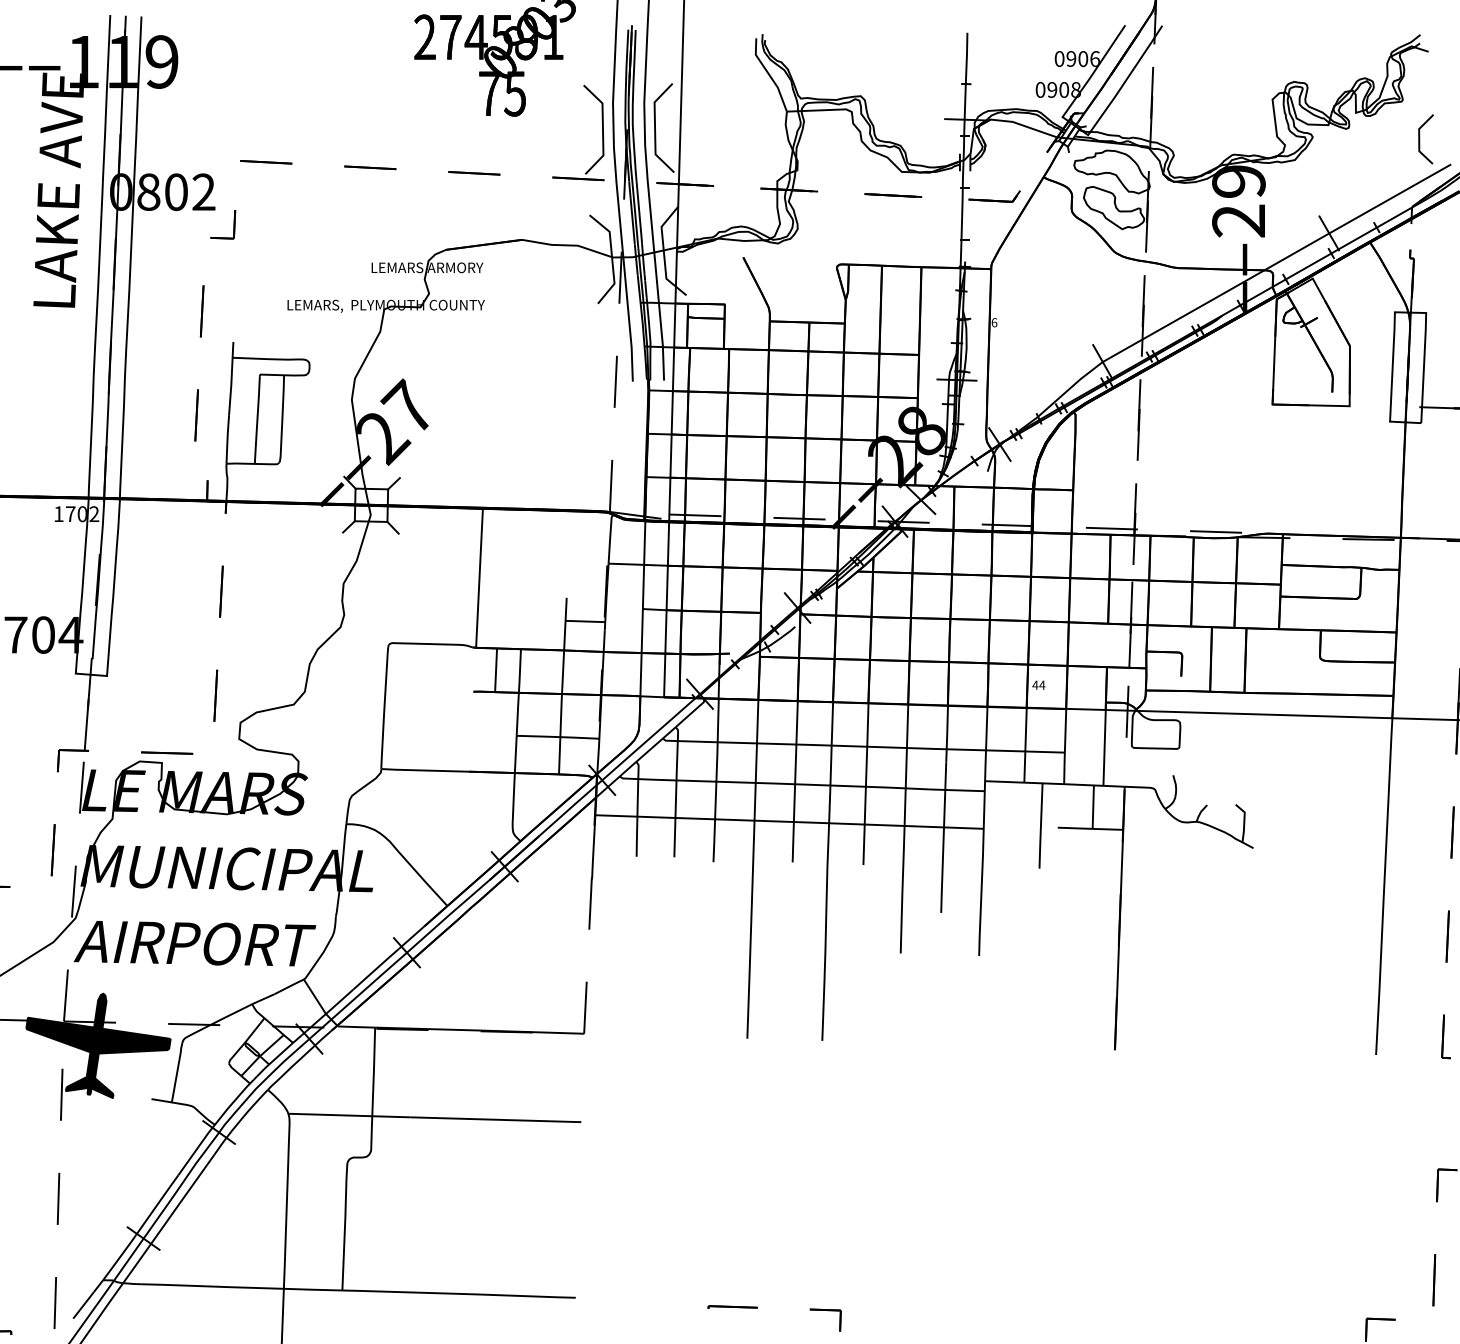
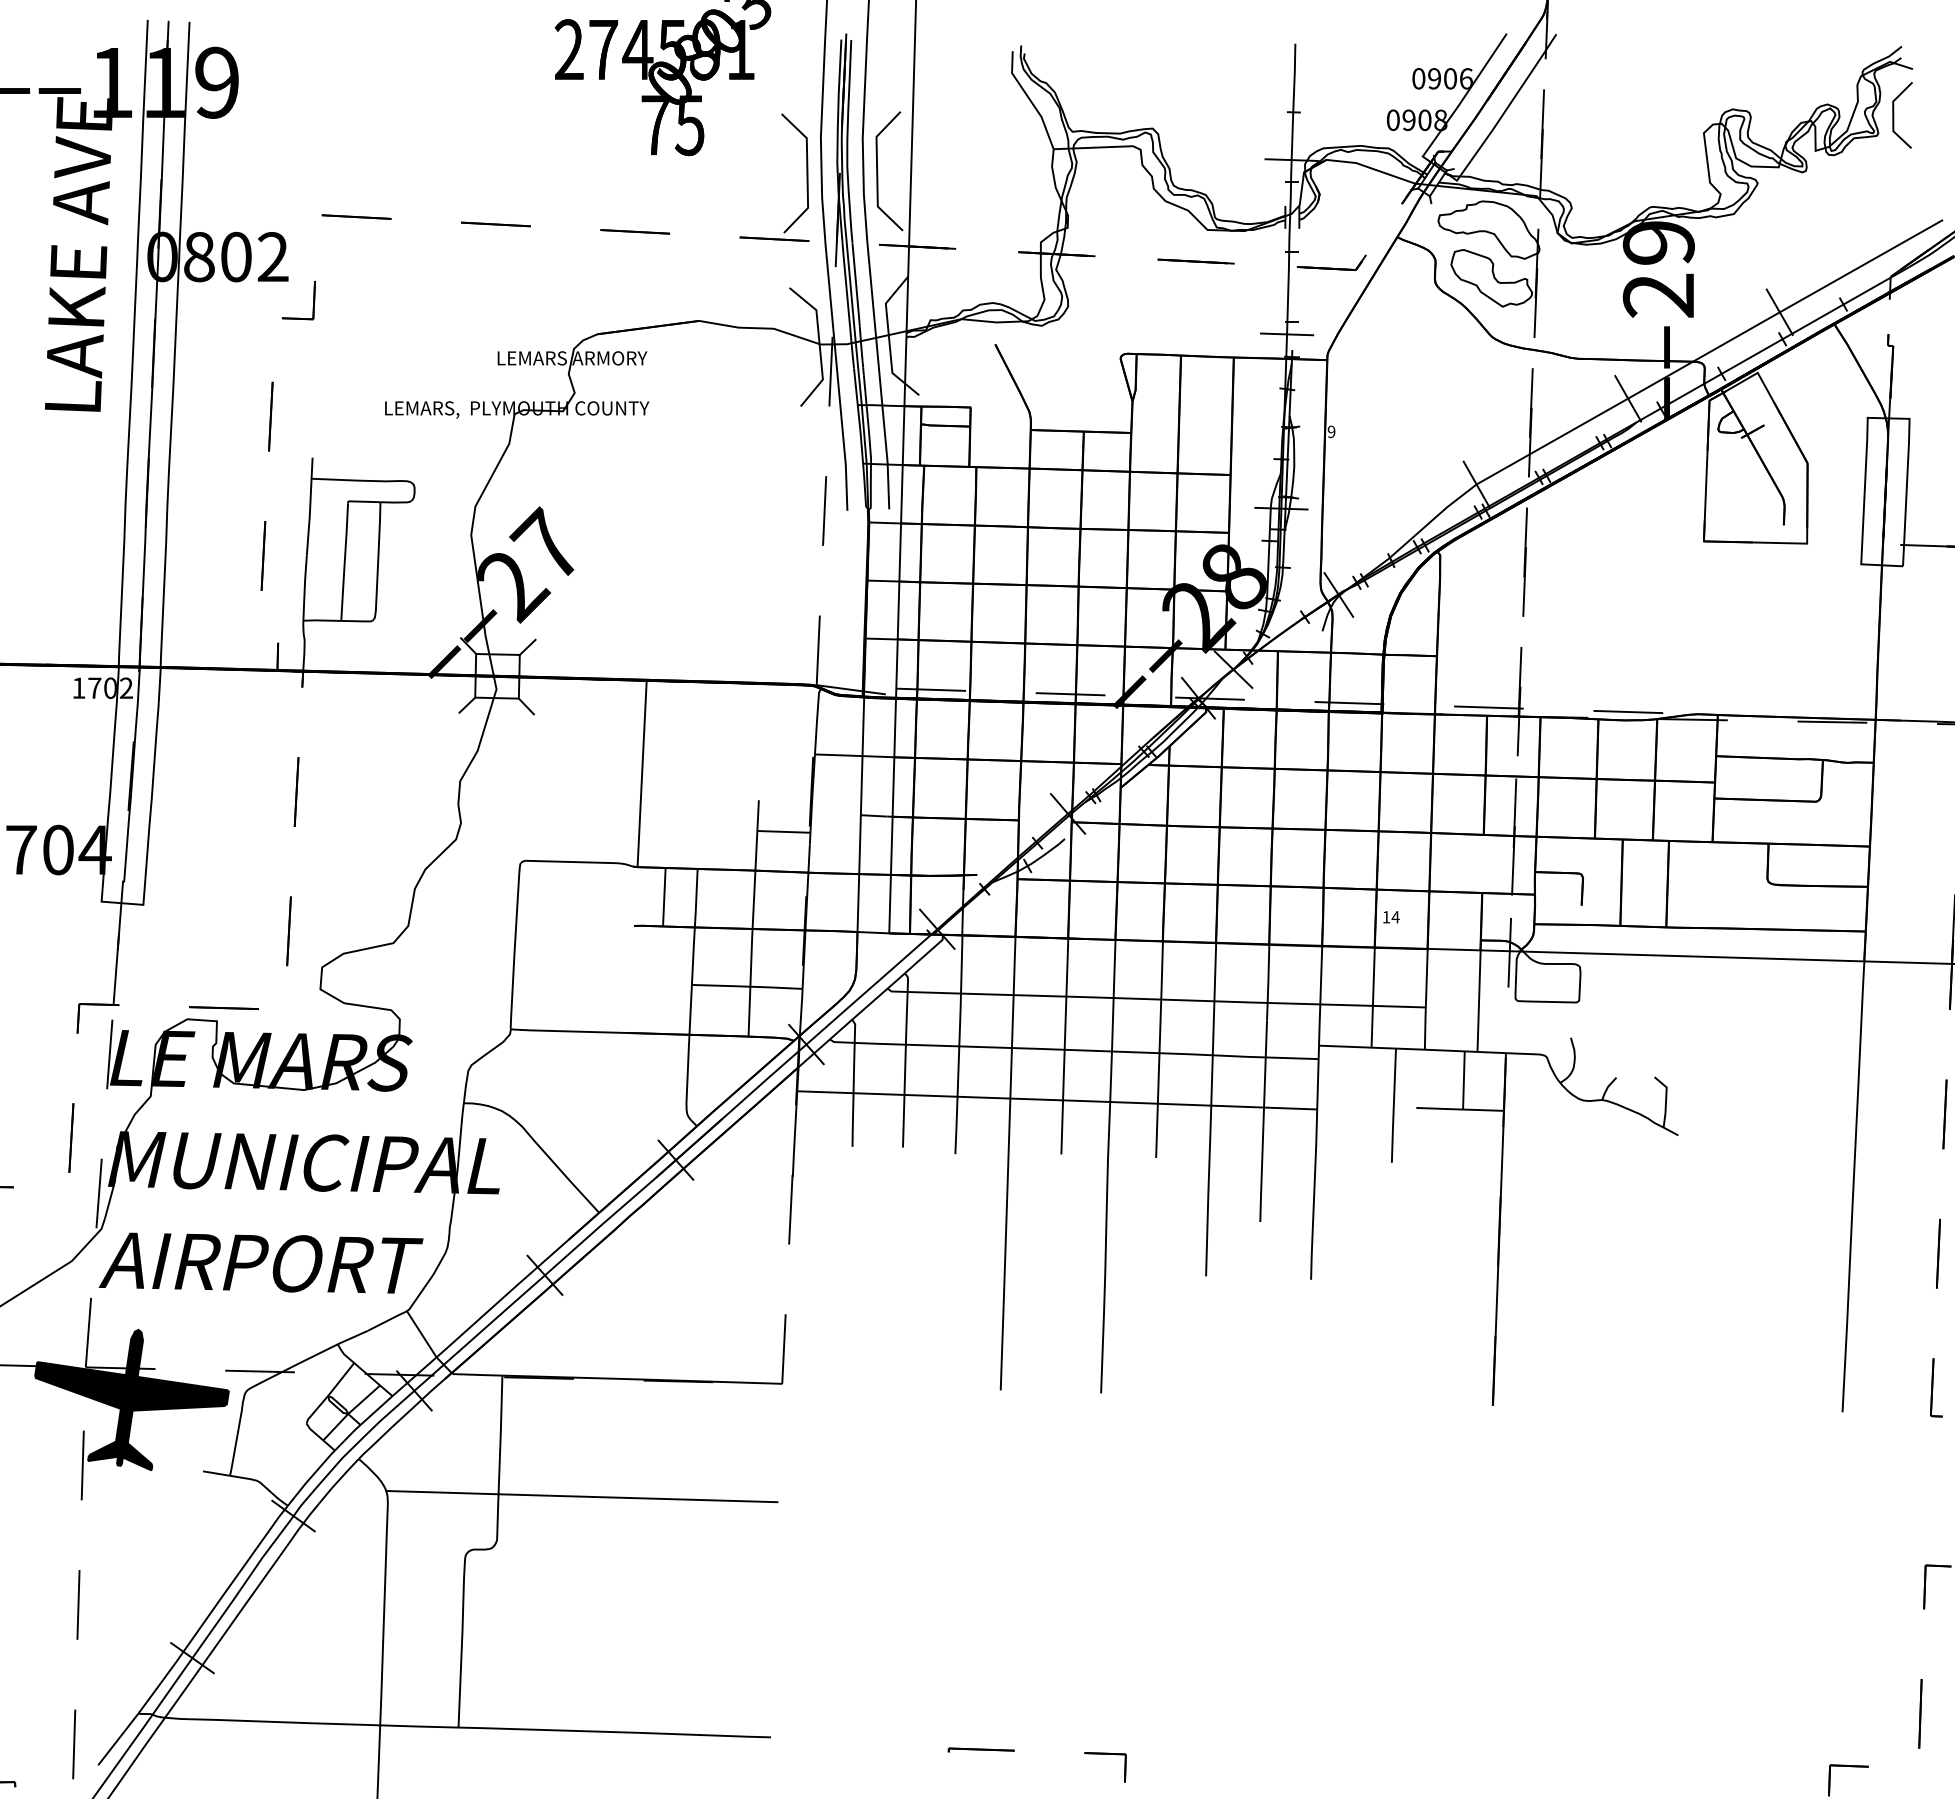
line: (1420, 139) -> (1894, 115), moved
line: (960, 250) -> (1286, 334), added
line: (1216, 297) -> (1628, 398), added
text: (994, 322) -> (1331, 431), 6 -> 9
text: (1035, 685) -> (1386, 917), 44 -> 14

